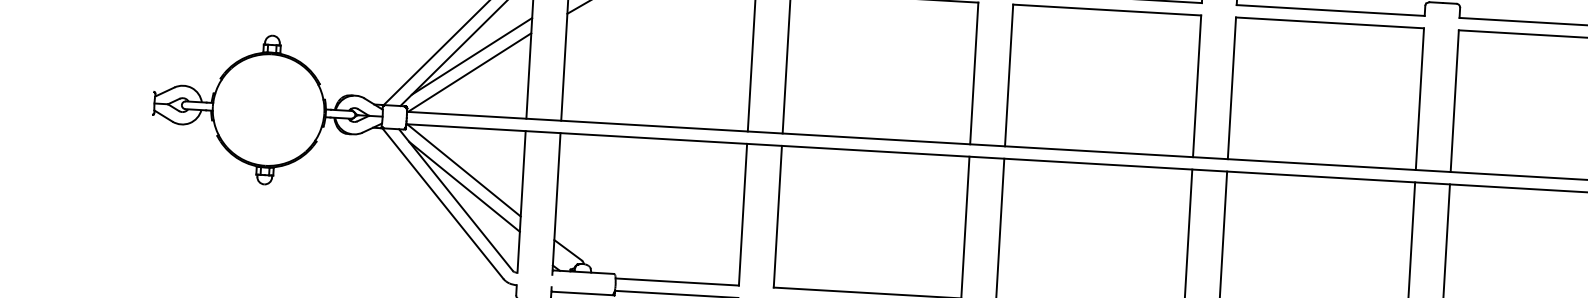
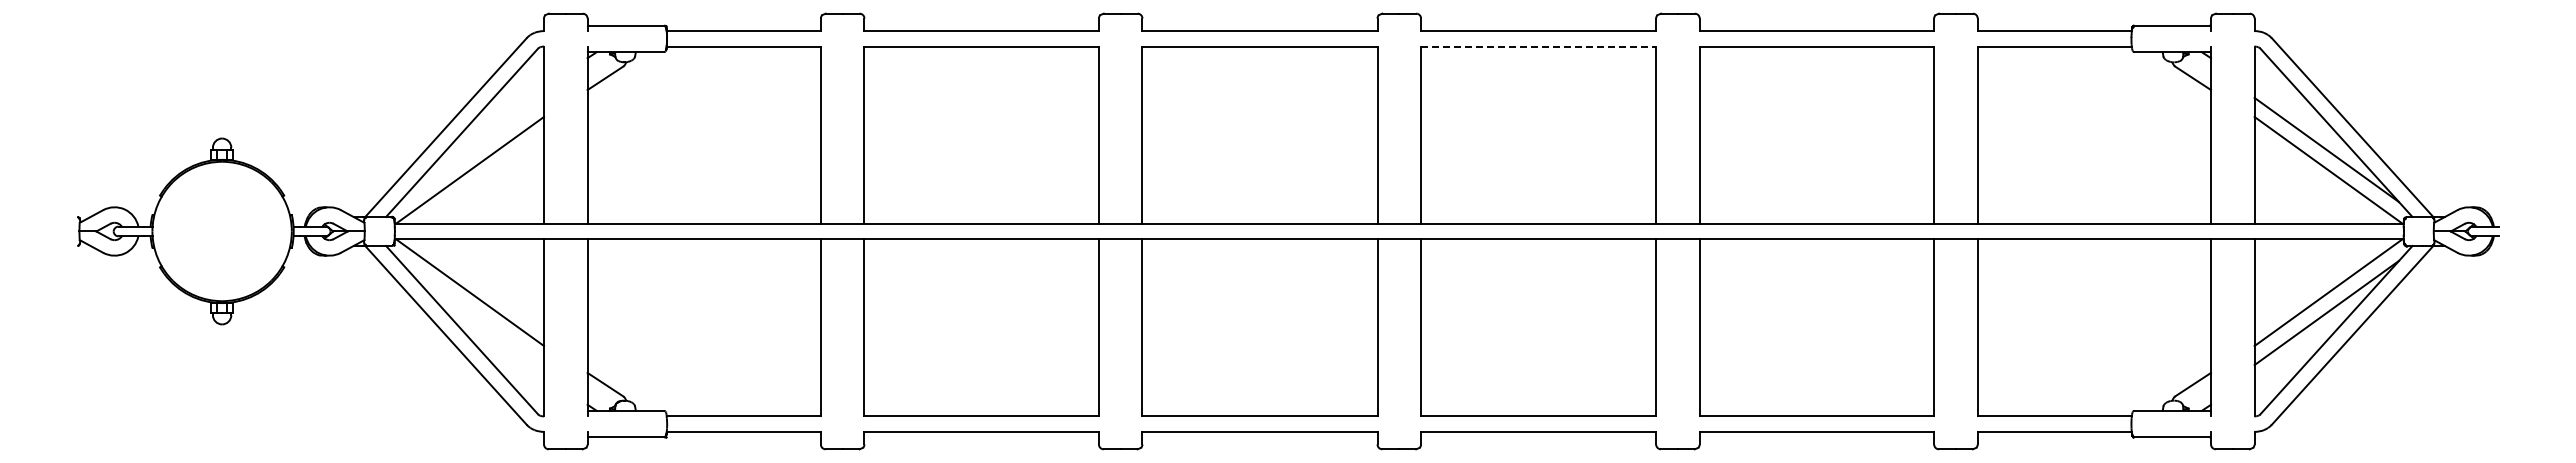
line: (1329, 22) -> (1538, 46), solid -> dashed
line: (471, 56) -> (471, 149), removed
line: (464, 186) -> (471, 312), removed

